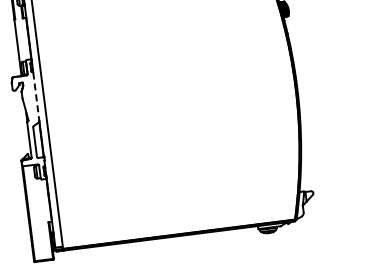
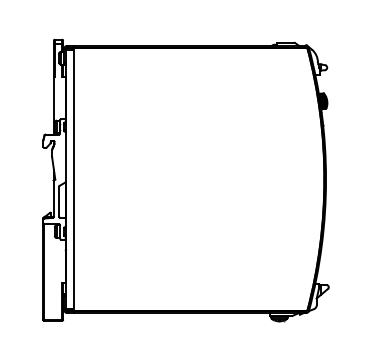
line: (35, 97) -> (65, 157), dashed -> solid

